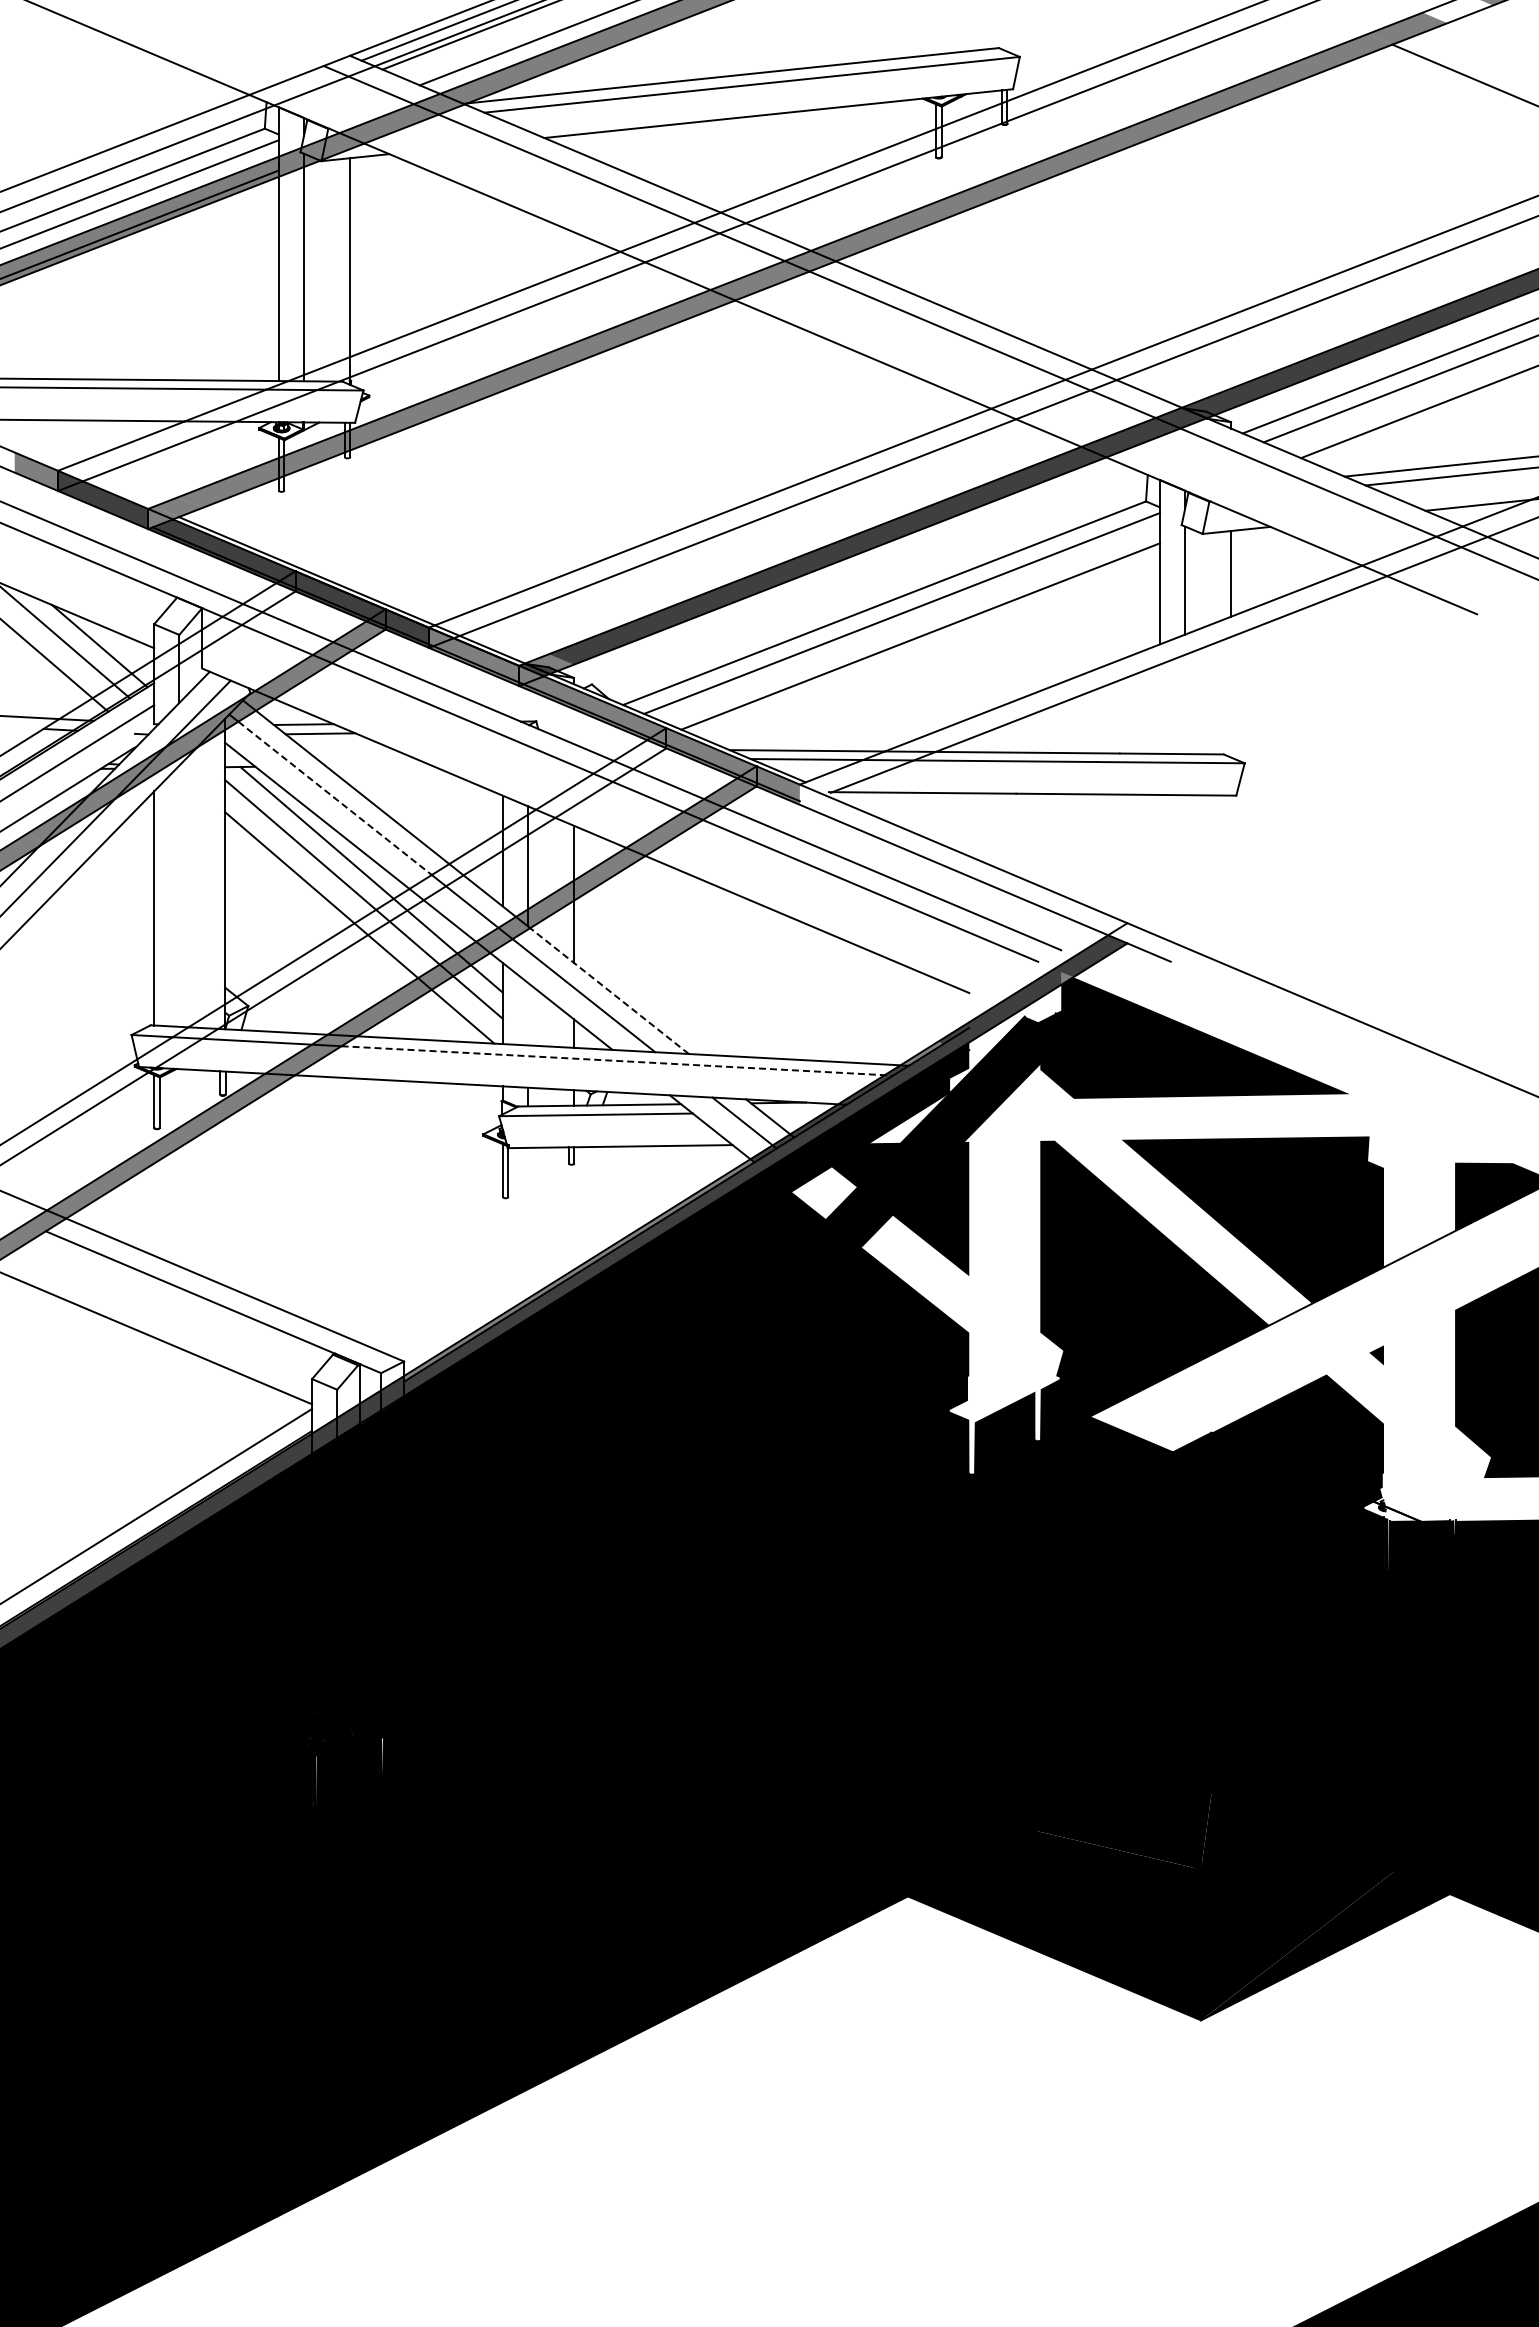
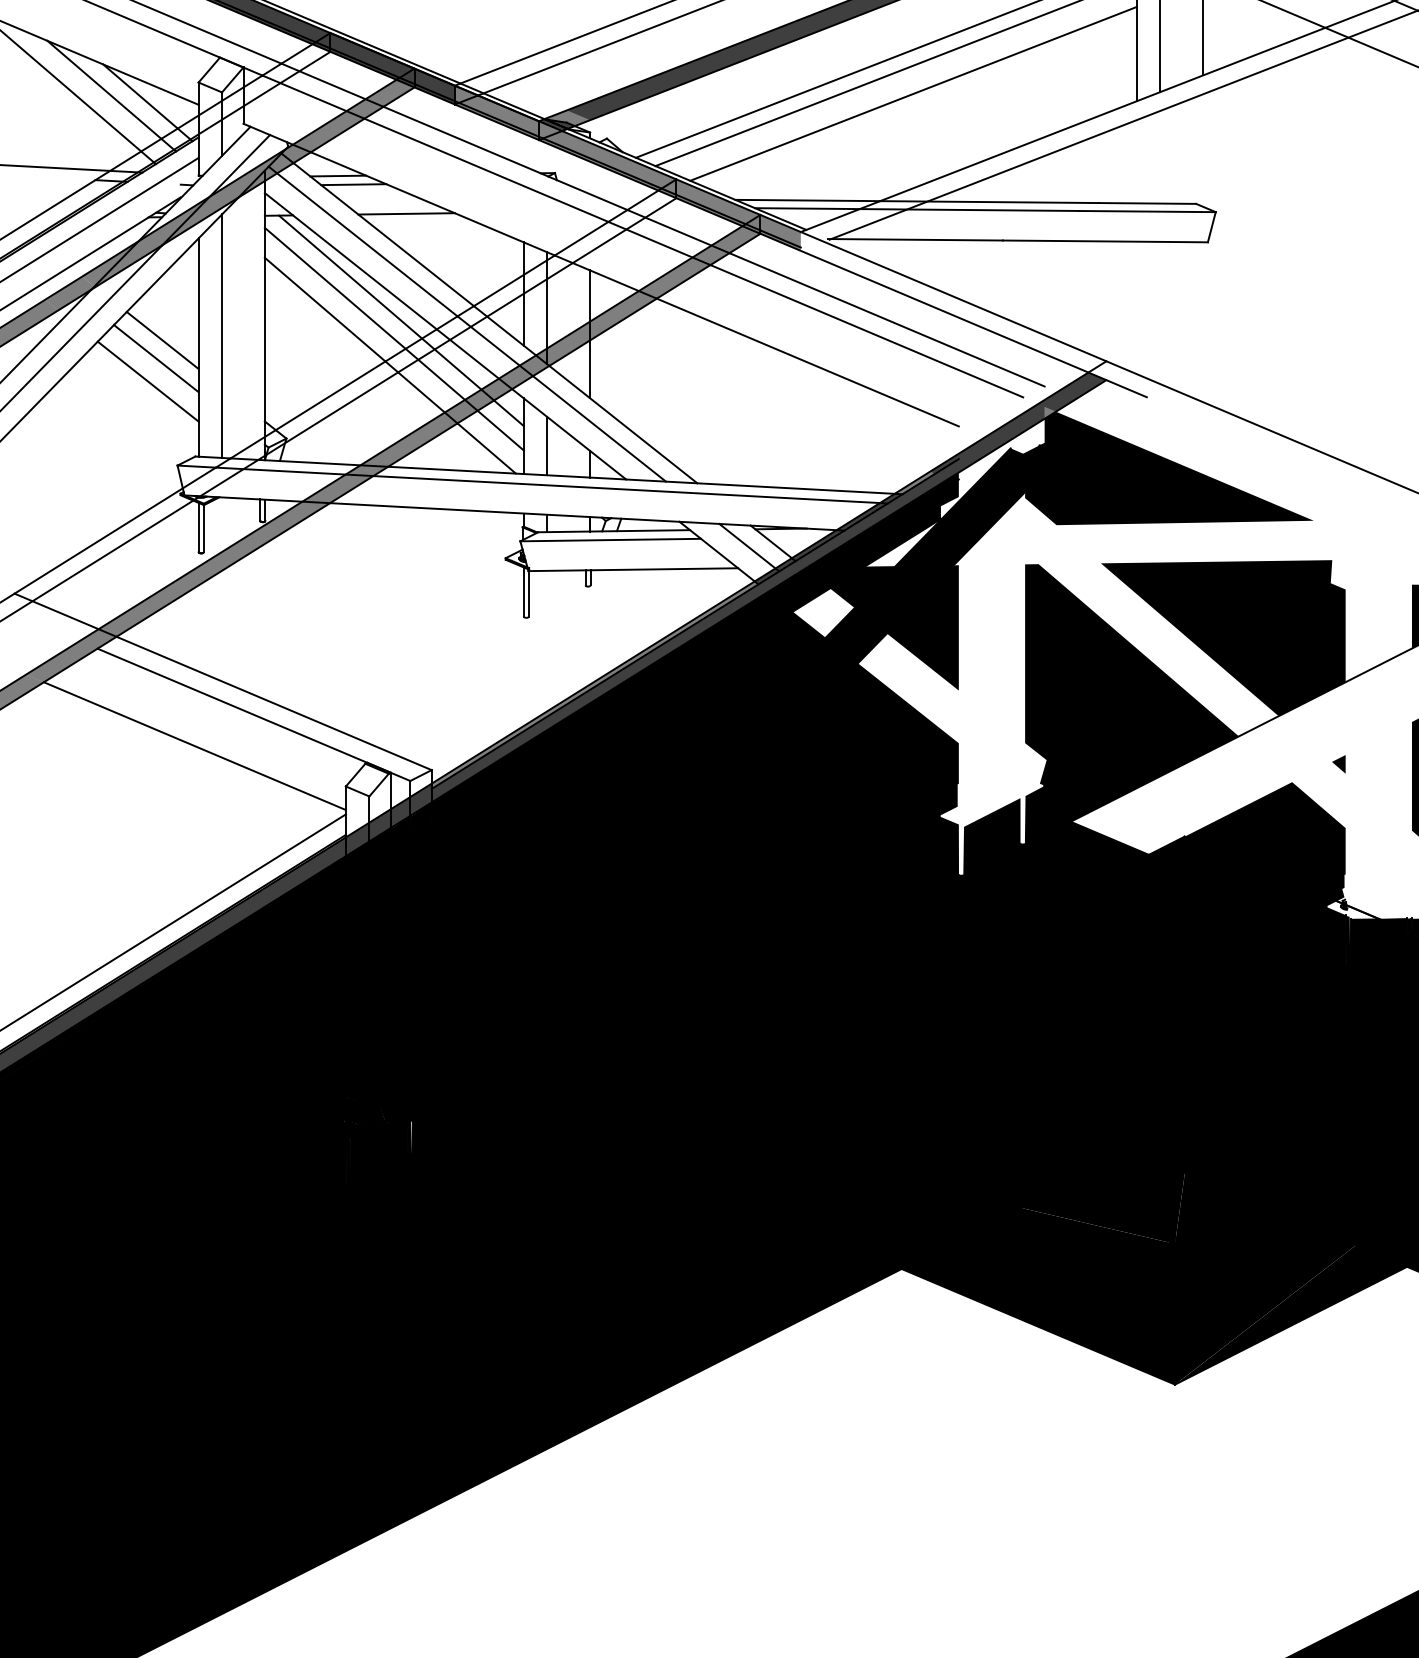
line: (376, 764) -> (405, 213), added
line: (335, 798) -> (367, 244), dashed -> solid
line: (179, 895) -> (222, 335), added
line: (115, 900) -> (162, 340), added
line: (108, 920) -> (156, 358), added
line: (100, 944) -> (148, 381), added
line: (609, 990) -> (623, 424), dashed -> solid
line: (527, 1013) -> (546, 445), added
line: (617, 1060) -> (630, 489), dashed -> solid

